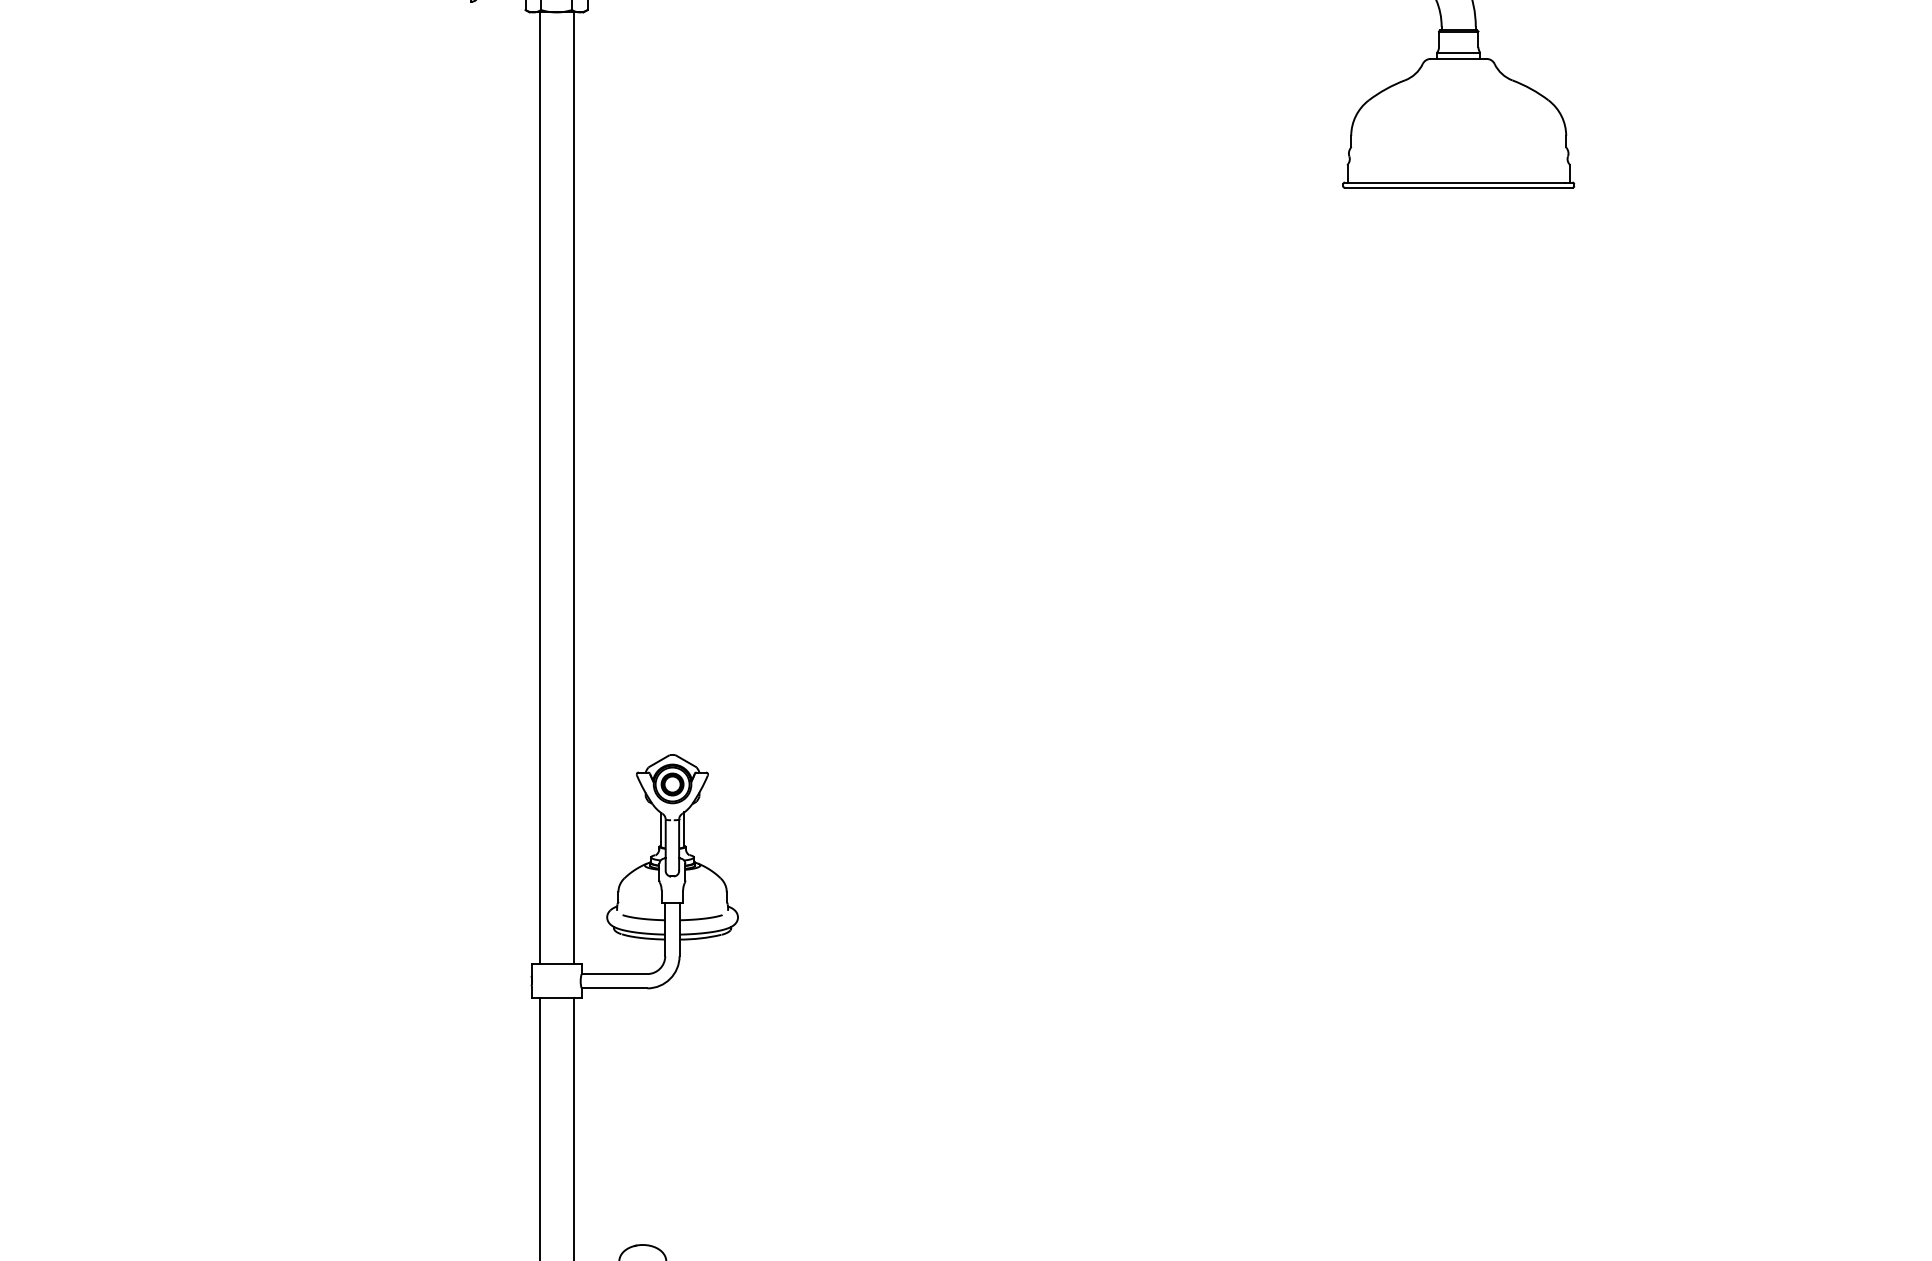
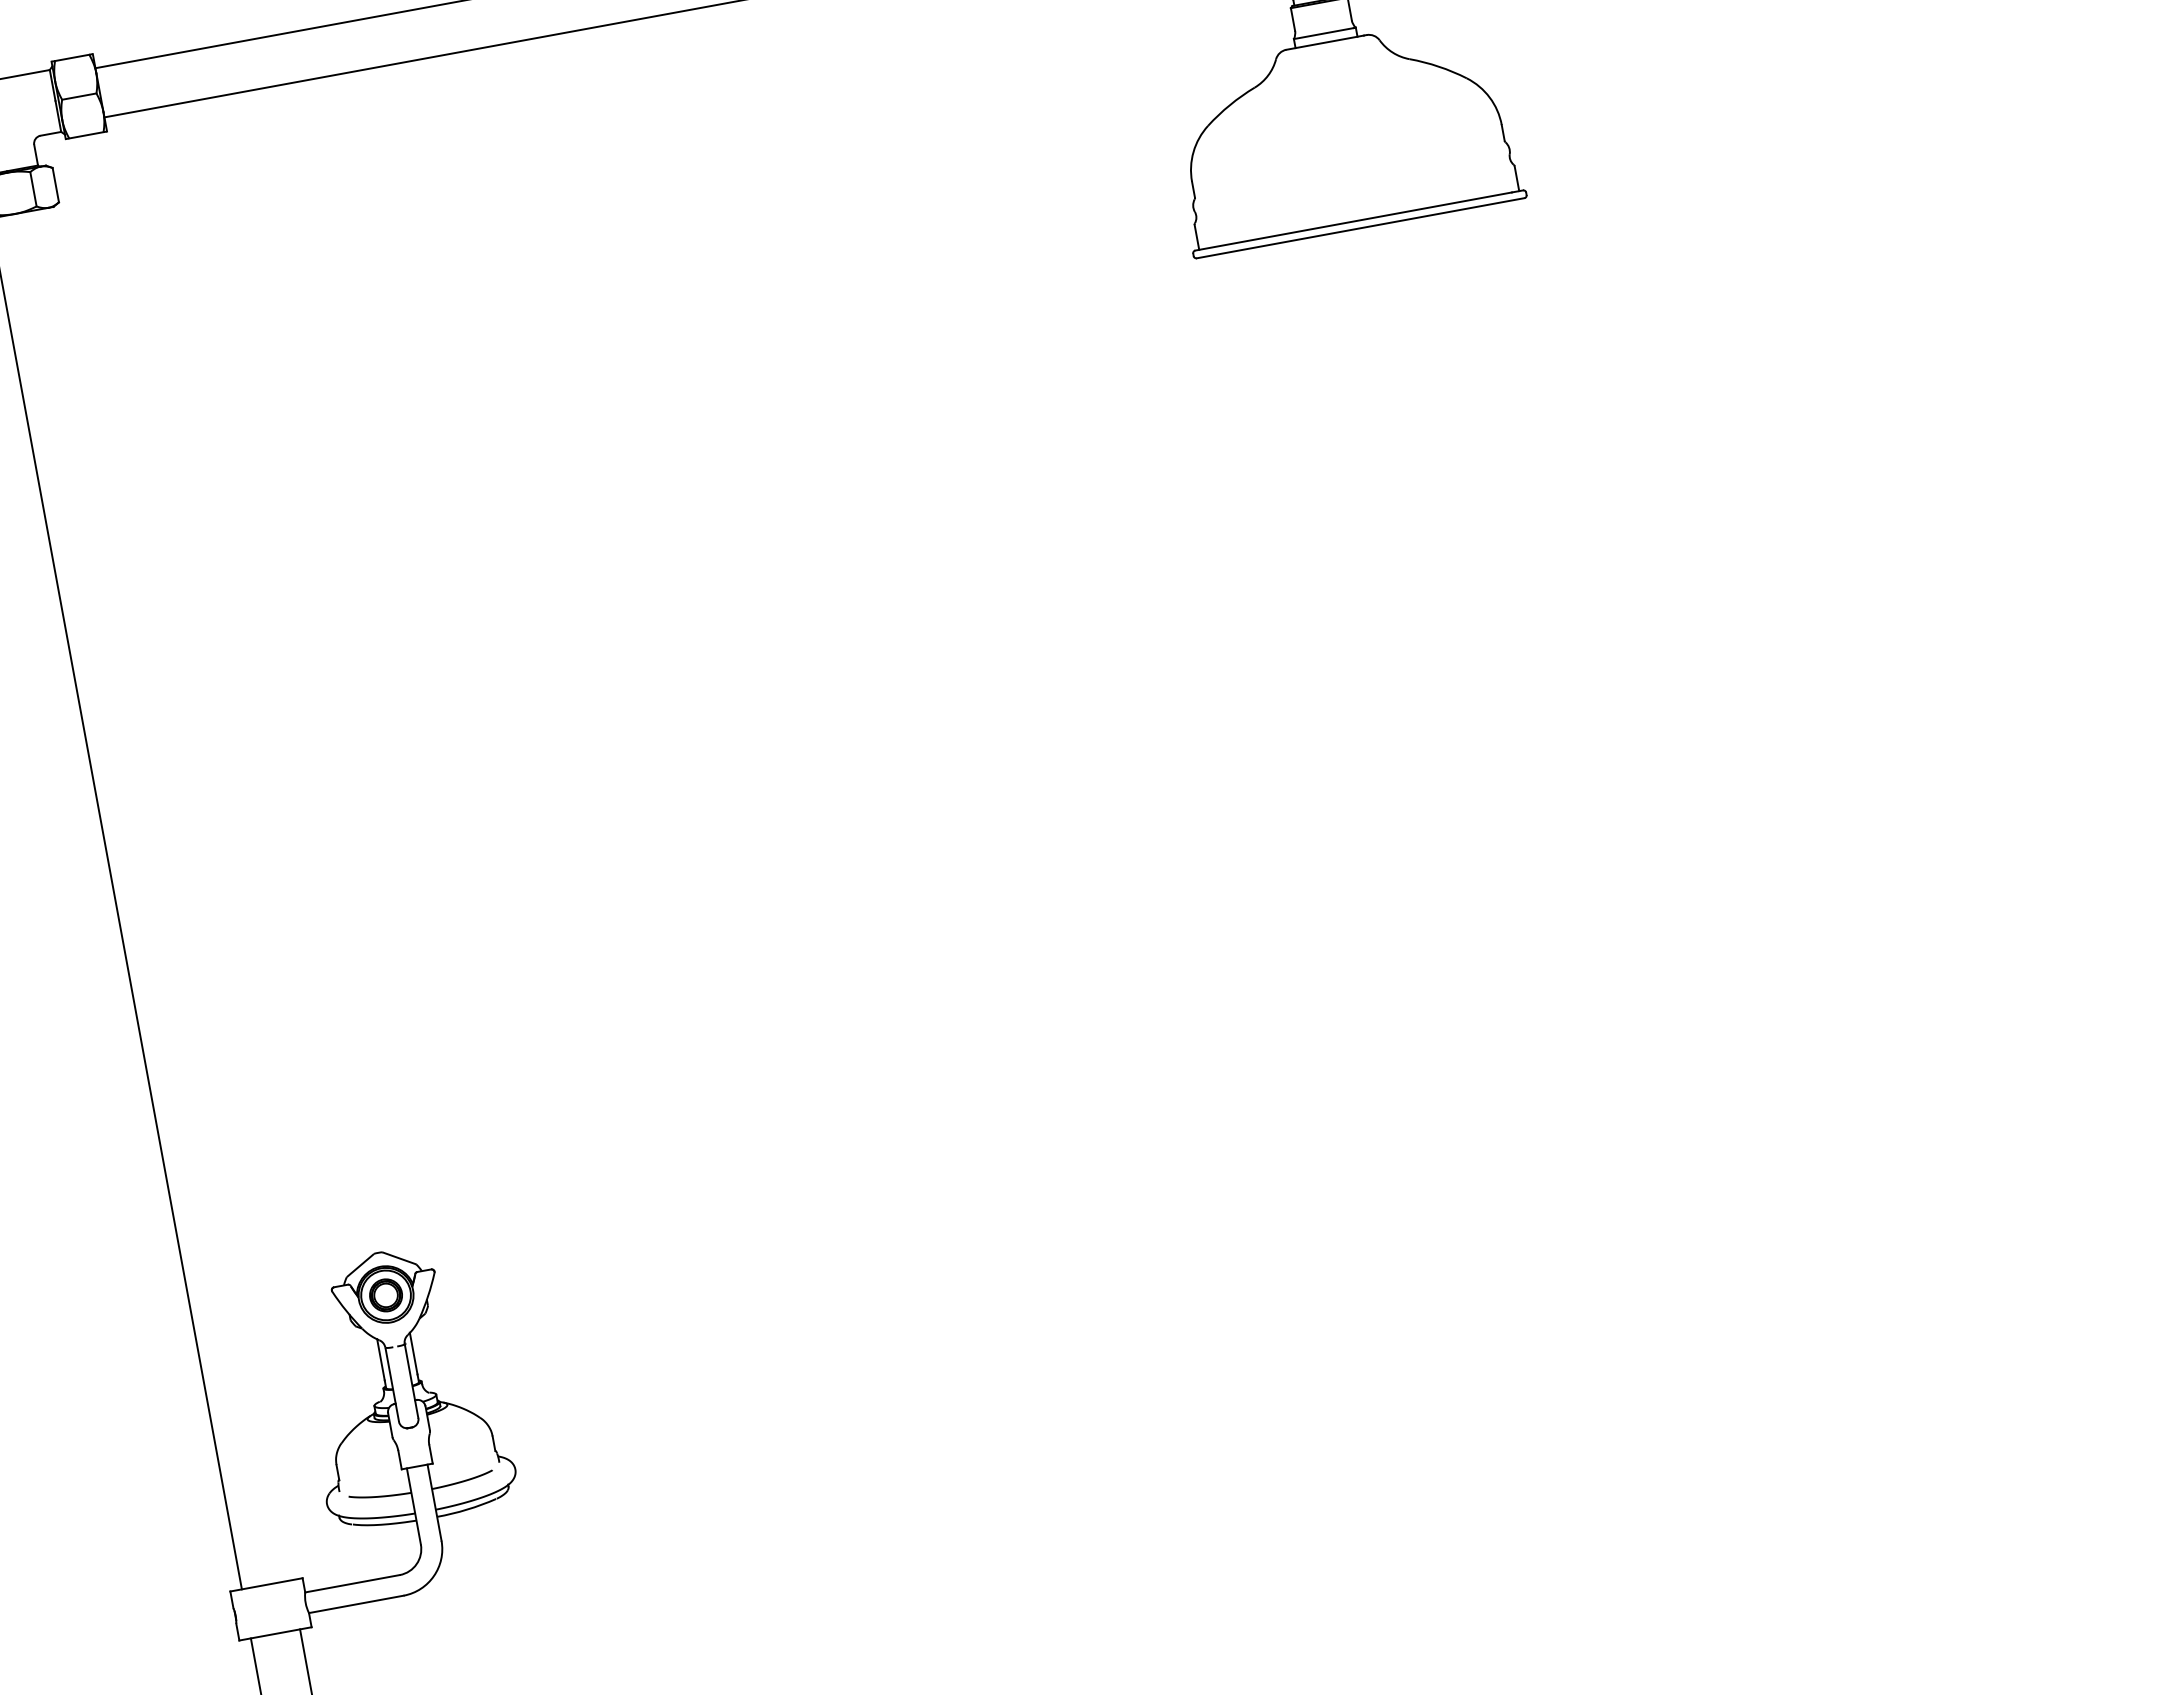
line: (573, 488) -> (165, 895), removed

